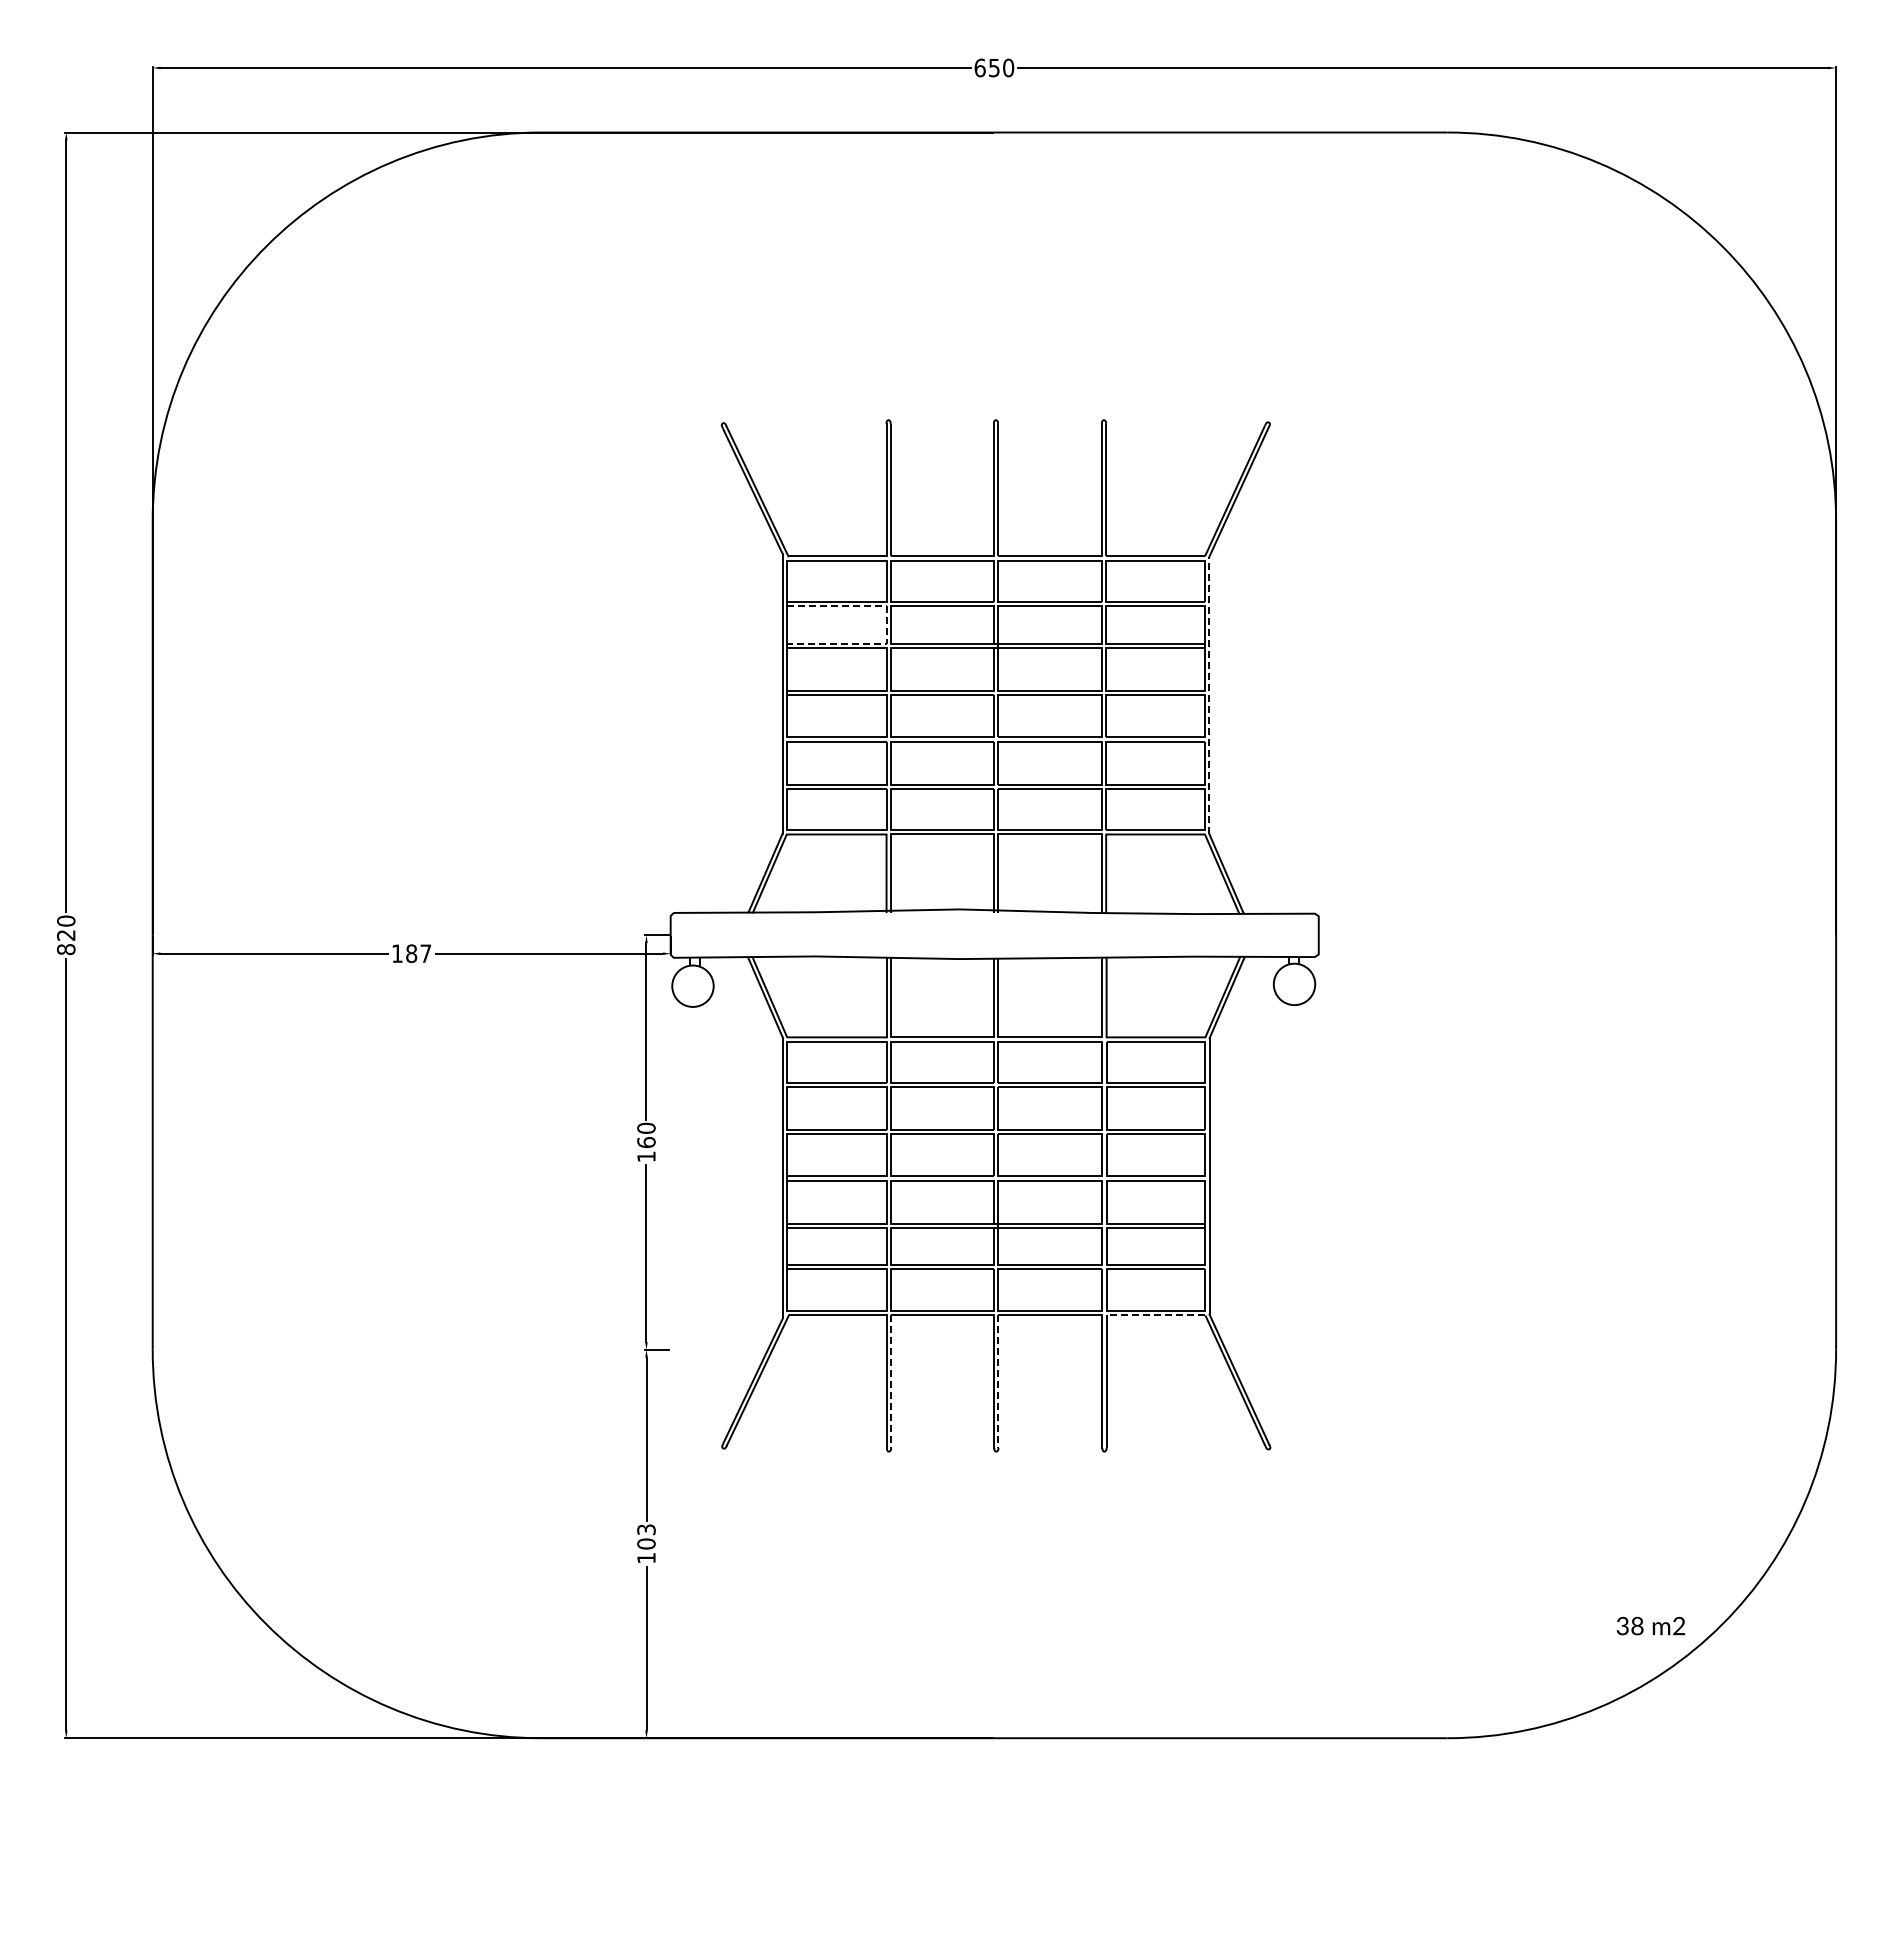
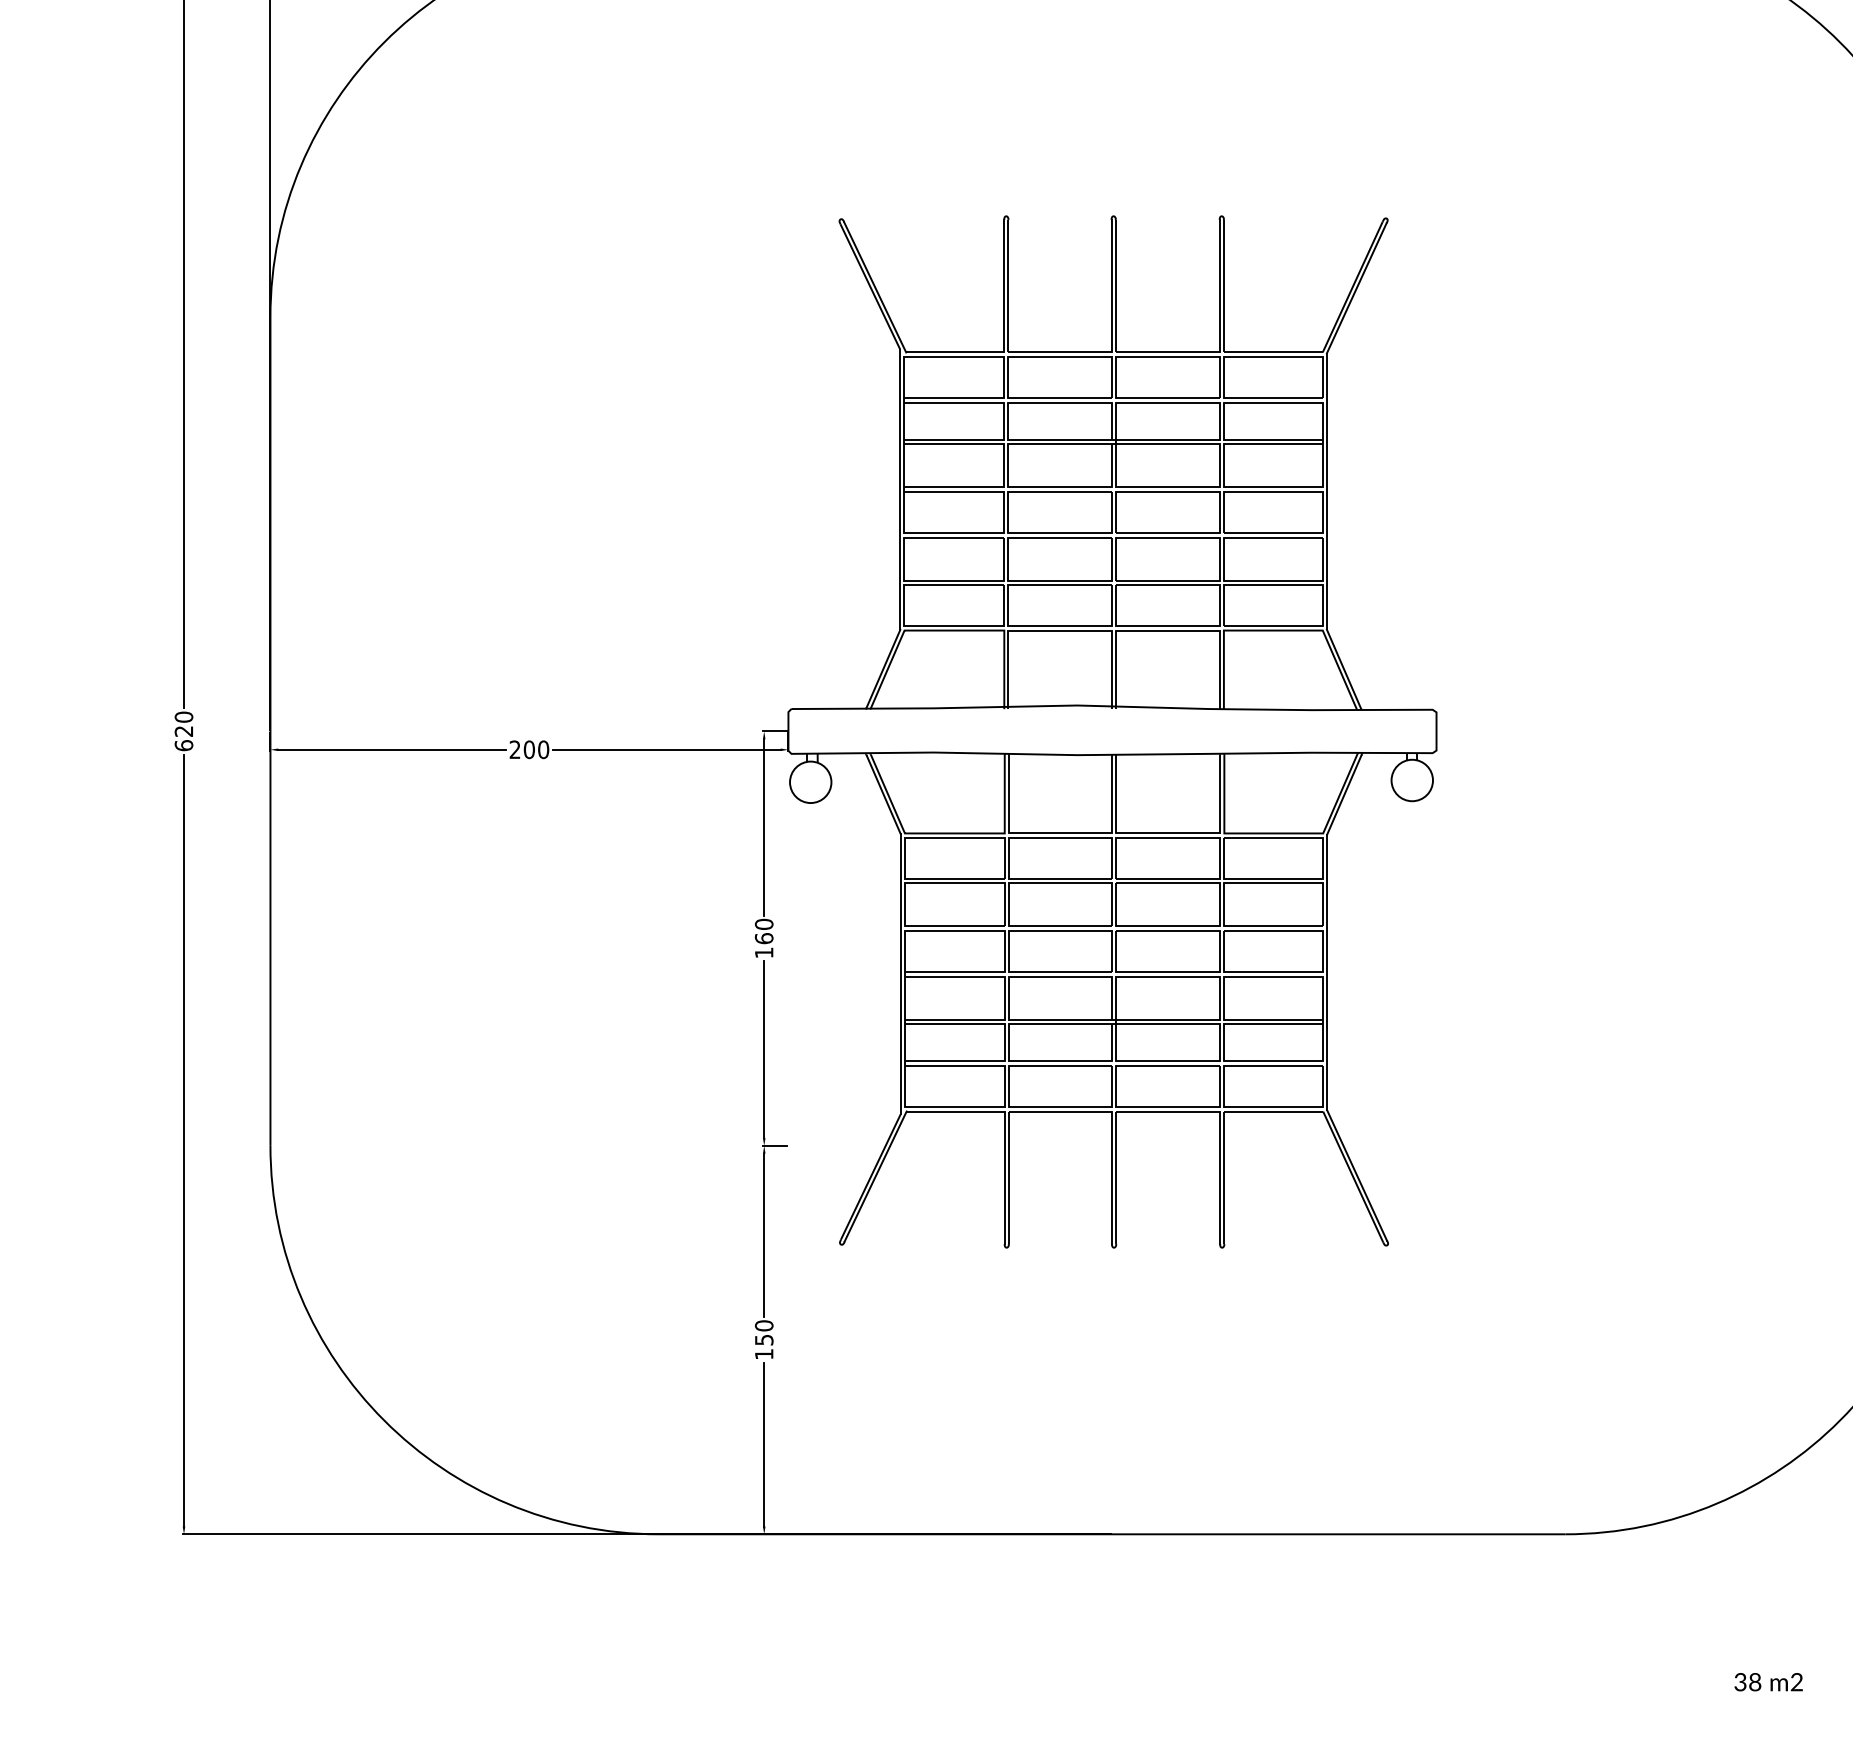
line: (886, 625) -> (1004, 421), dashed -> solid
line: (1209, 694) -> (1327, 490), dashed -> solid
text: (66, 949) -> (184, 745), 820 -> 620
text: (411, 953) -> (529, 749), 187 -> 200
line: (1155, 1315) -> (1273, 1111), dashed -> solid
line: (891, 1382) -> (1009, 1178), dashed -> solid
line: (998, 1382) -> (1116, 1178), dashed -> solid
text: (646, 1536) -> (764, 1332), 103 -> 150
text: (1650, 1625) -> (1768, 1681), moved

